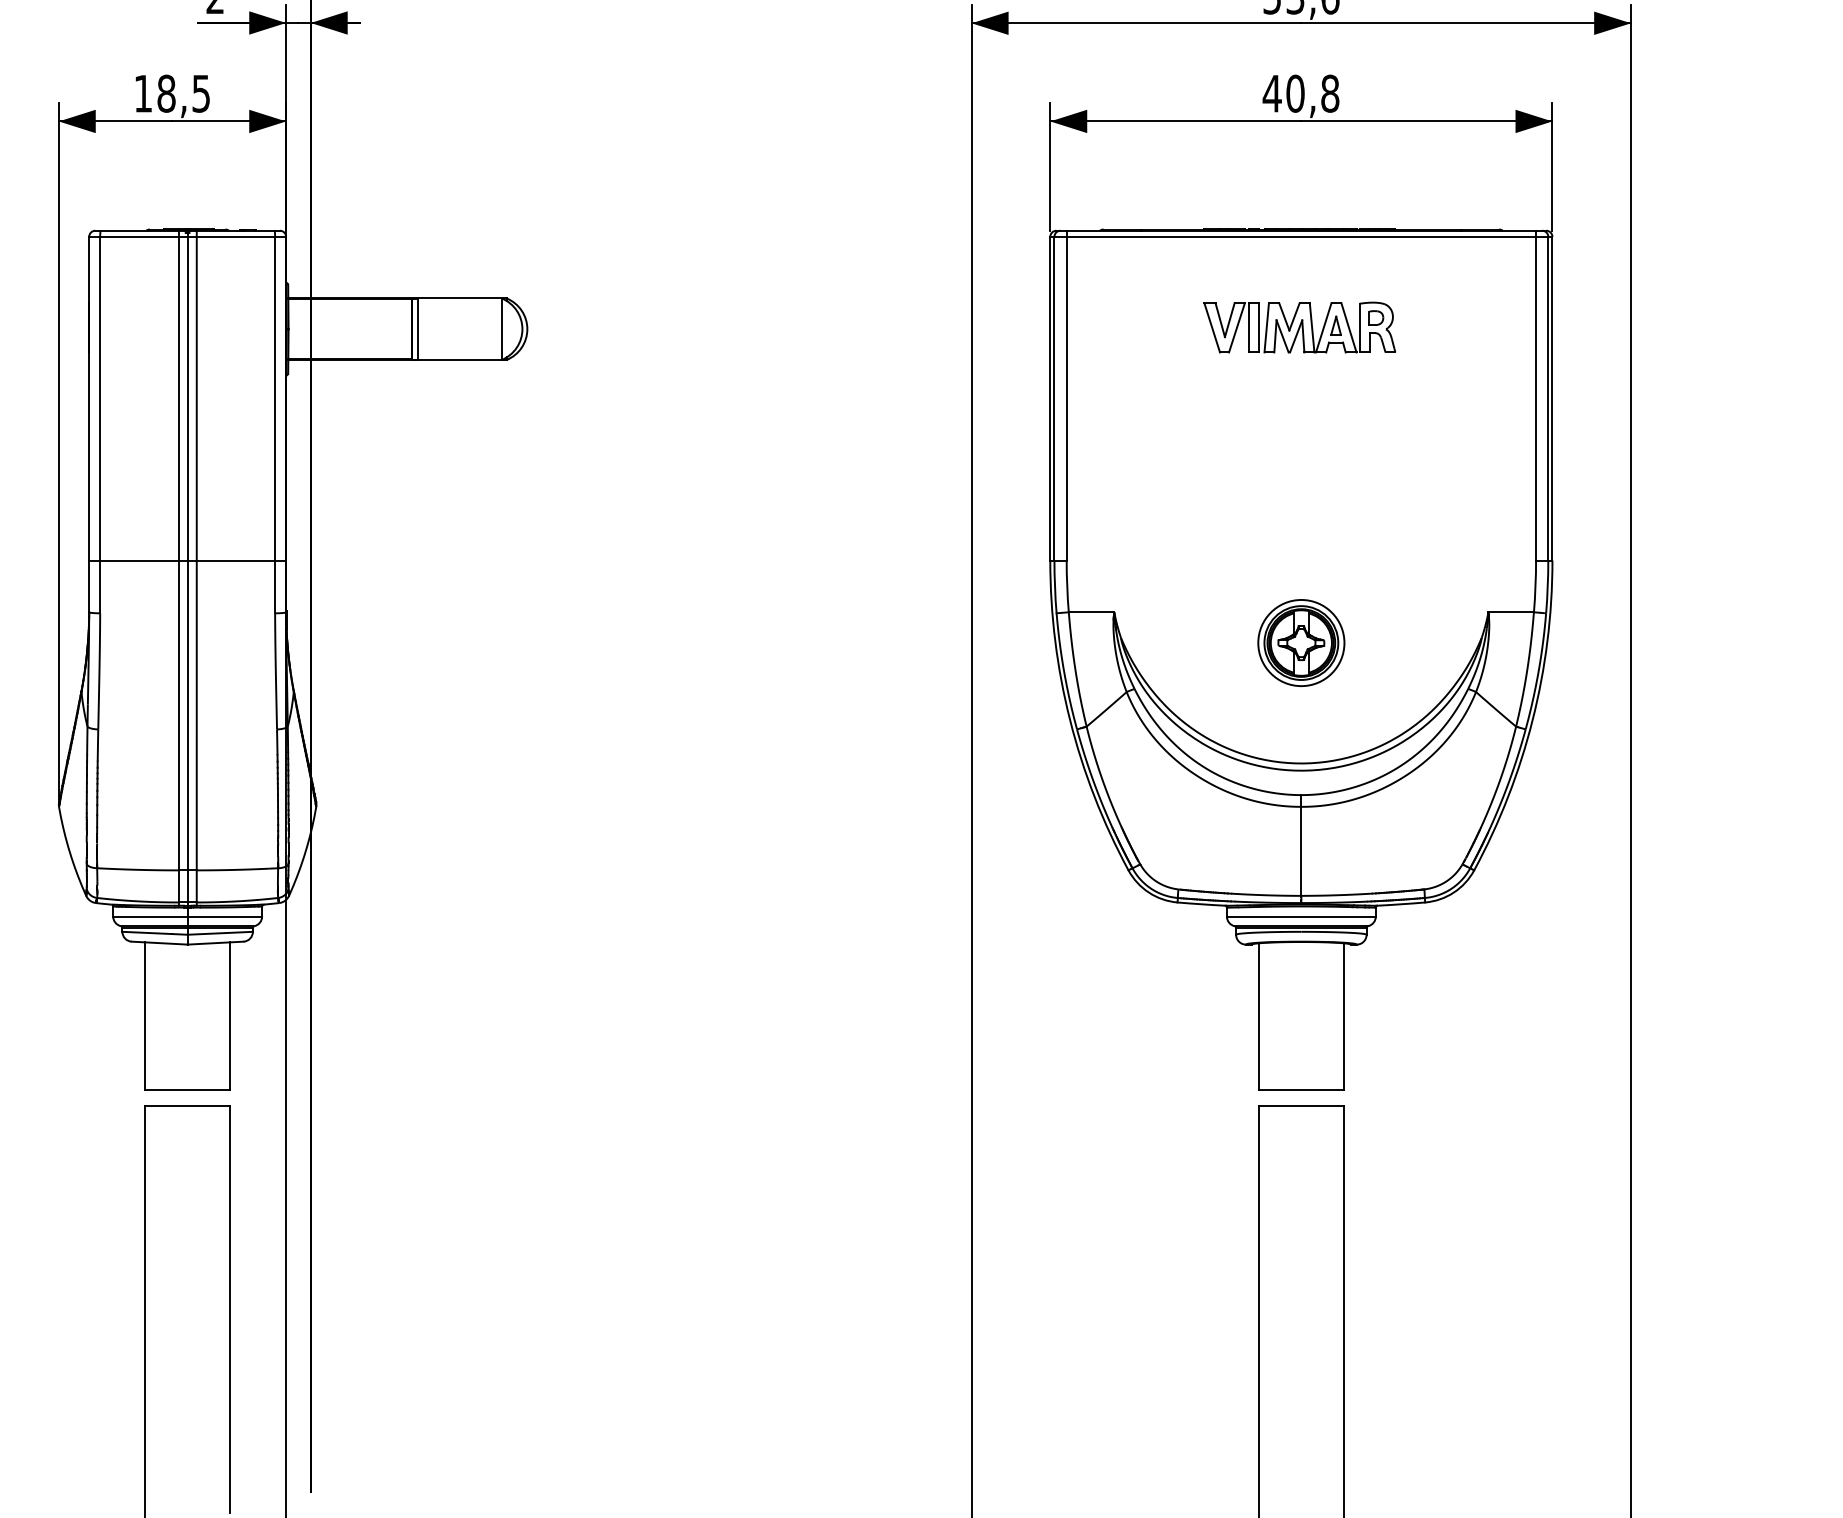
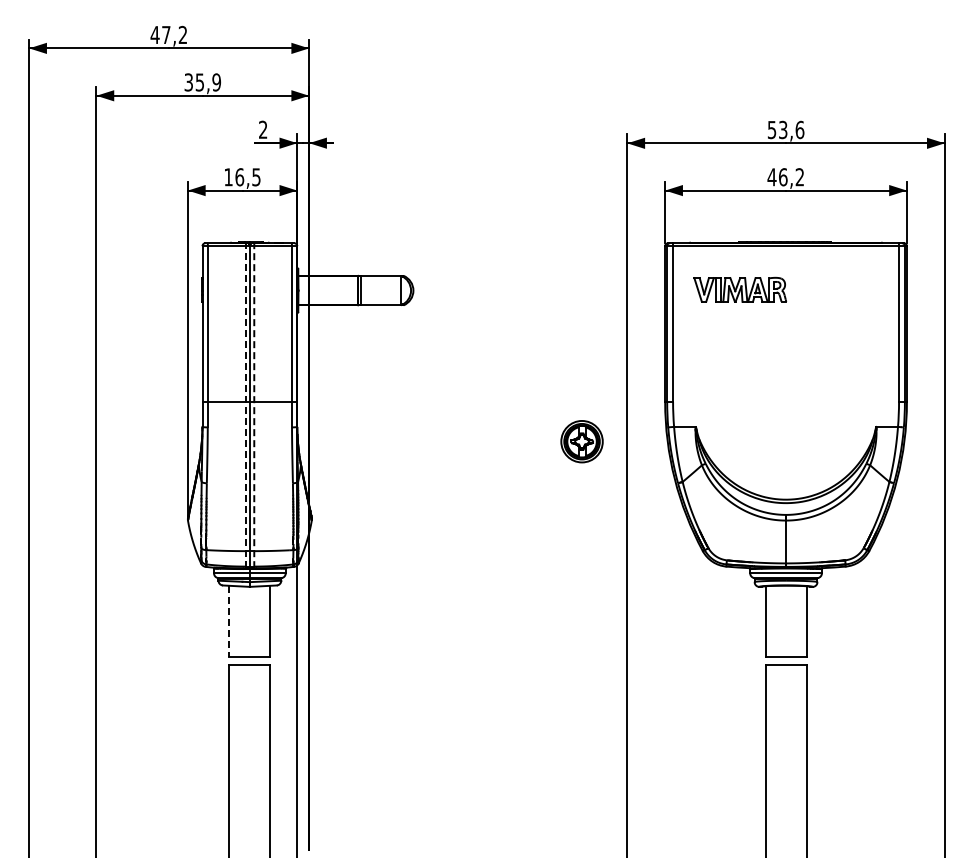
text: (166, 94) -> (239, 177), 18,5 -> 16,5
text: (1312, 94) -> (791, 177), 40,8 -> 46,2
part: (1298, 326) -> (739, 289), moved
line: (197, 567) -> (254, 405), solid -> dashed
line: (178, 569) -> (245, 406), solid -> dashed
part: (1300, 642) -> (581, 441), moved
line: (145, 1016) -> (229, 621), solid -> dashed

